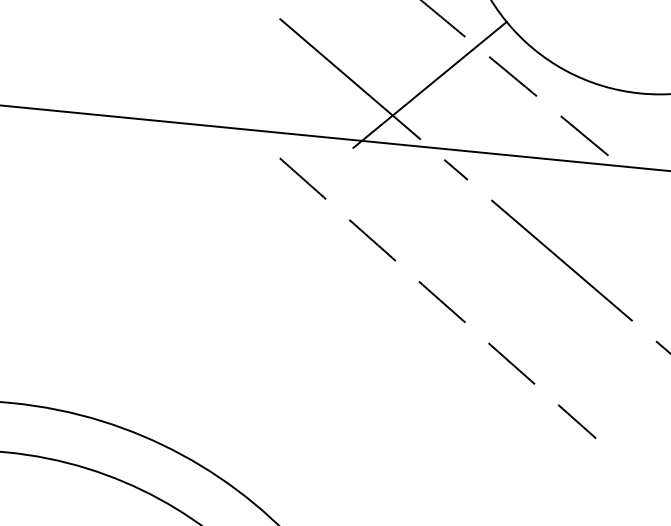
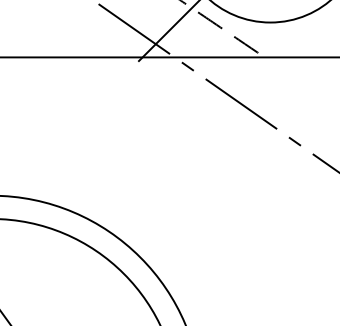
curve: (436, 296) -> (184, 126), removed

